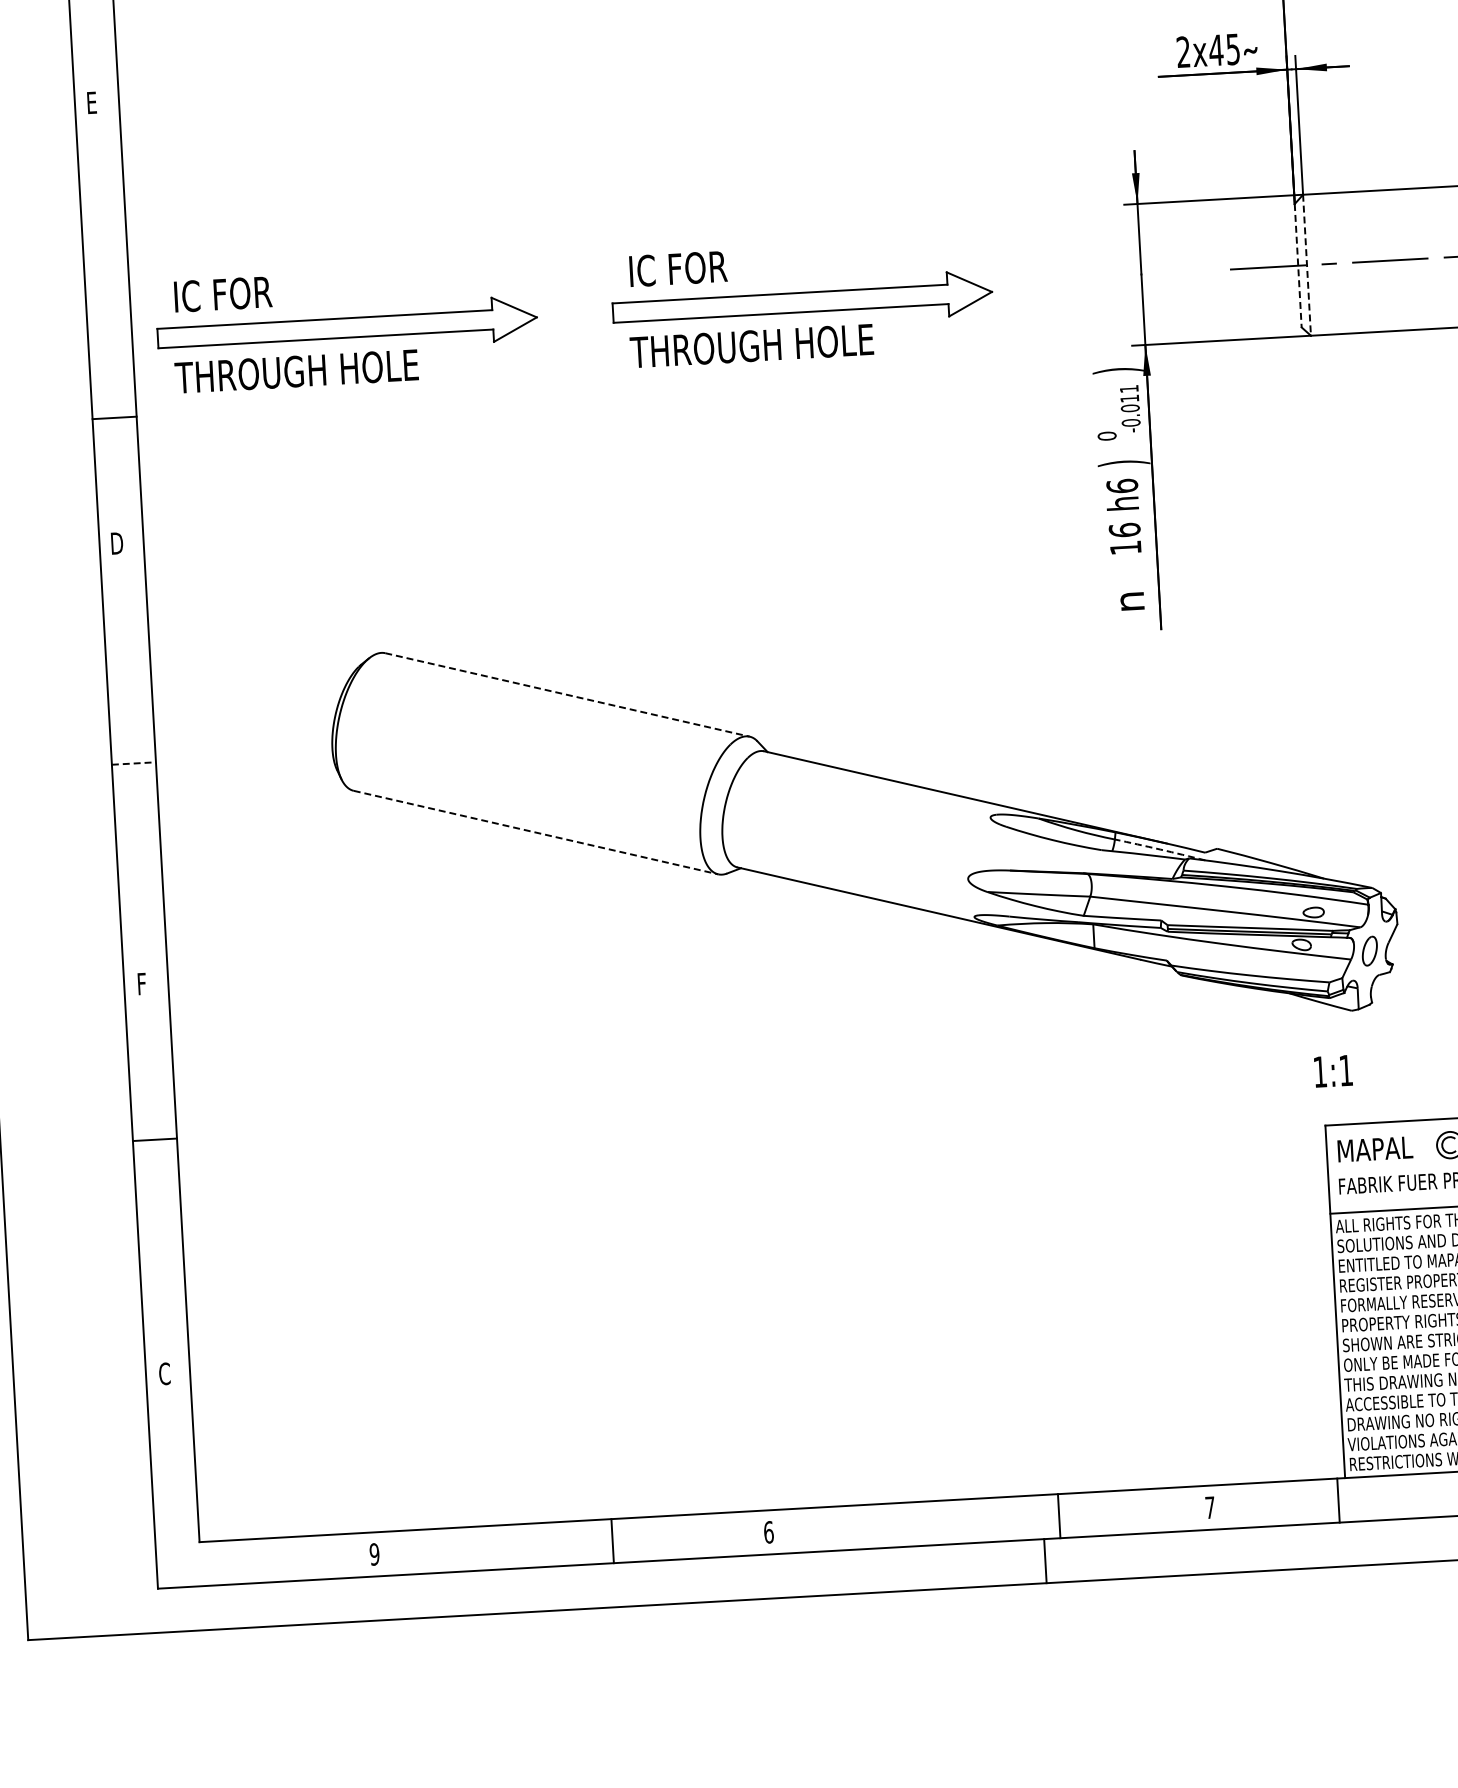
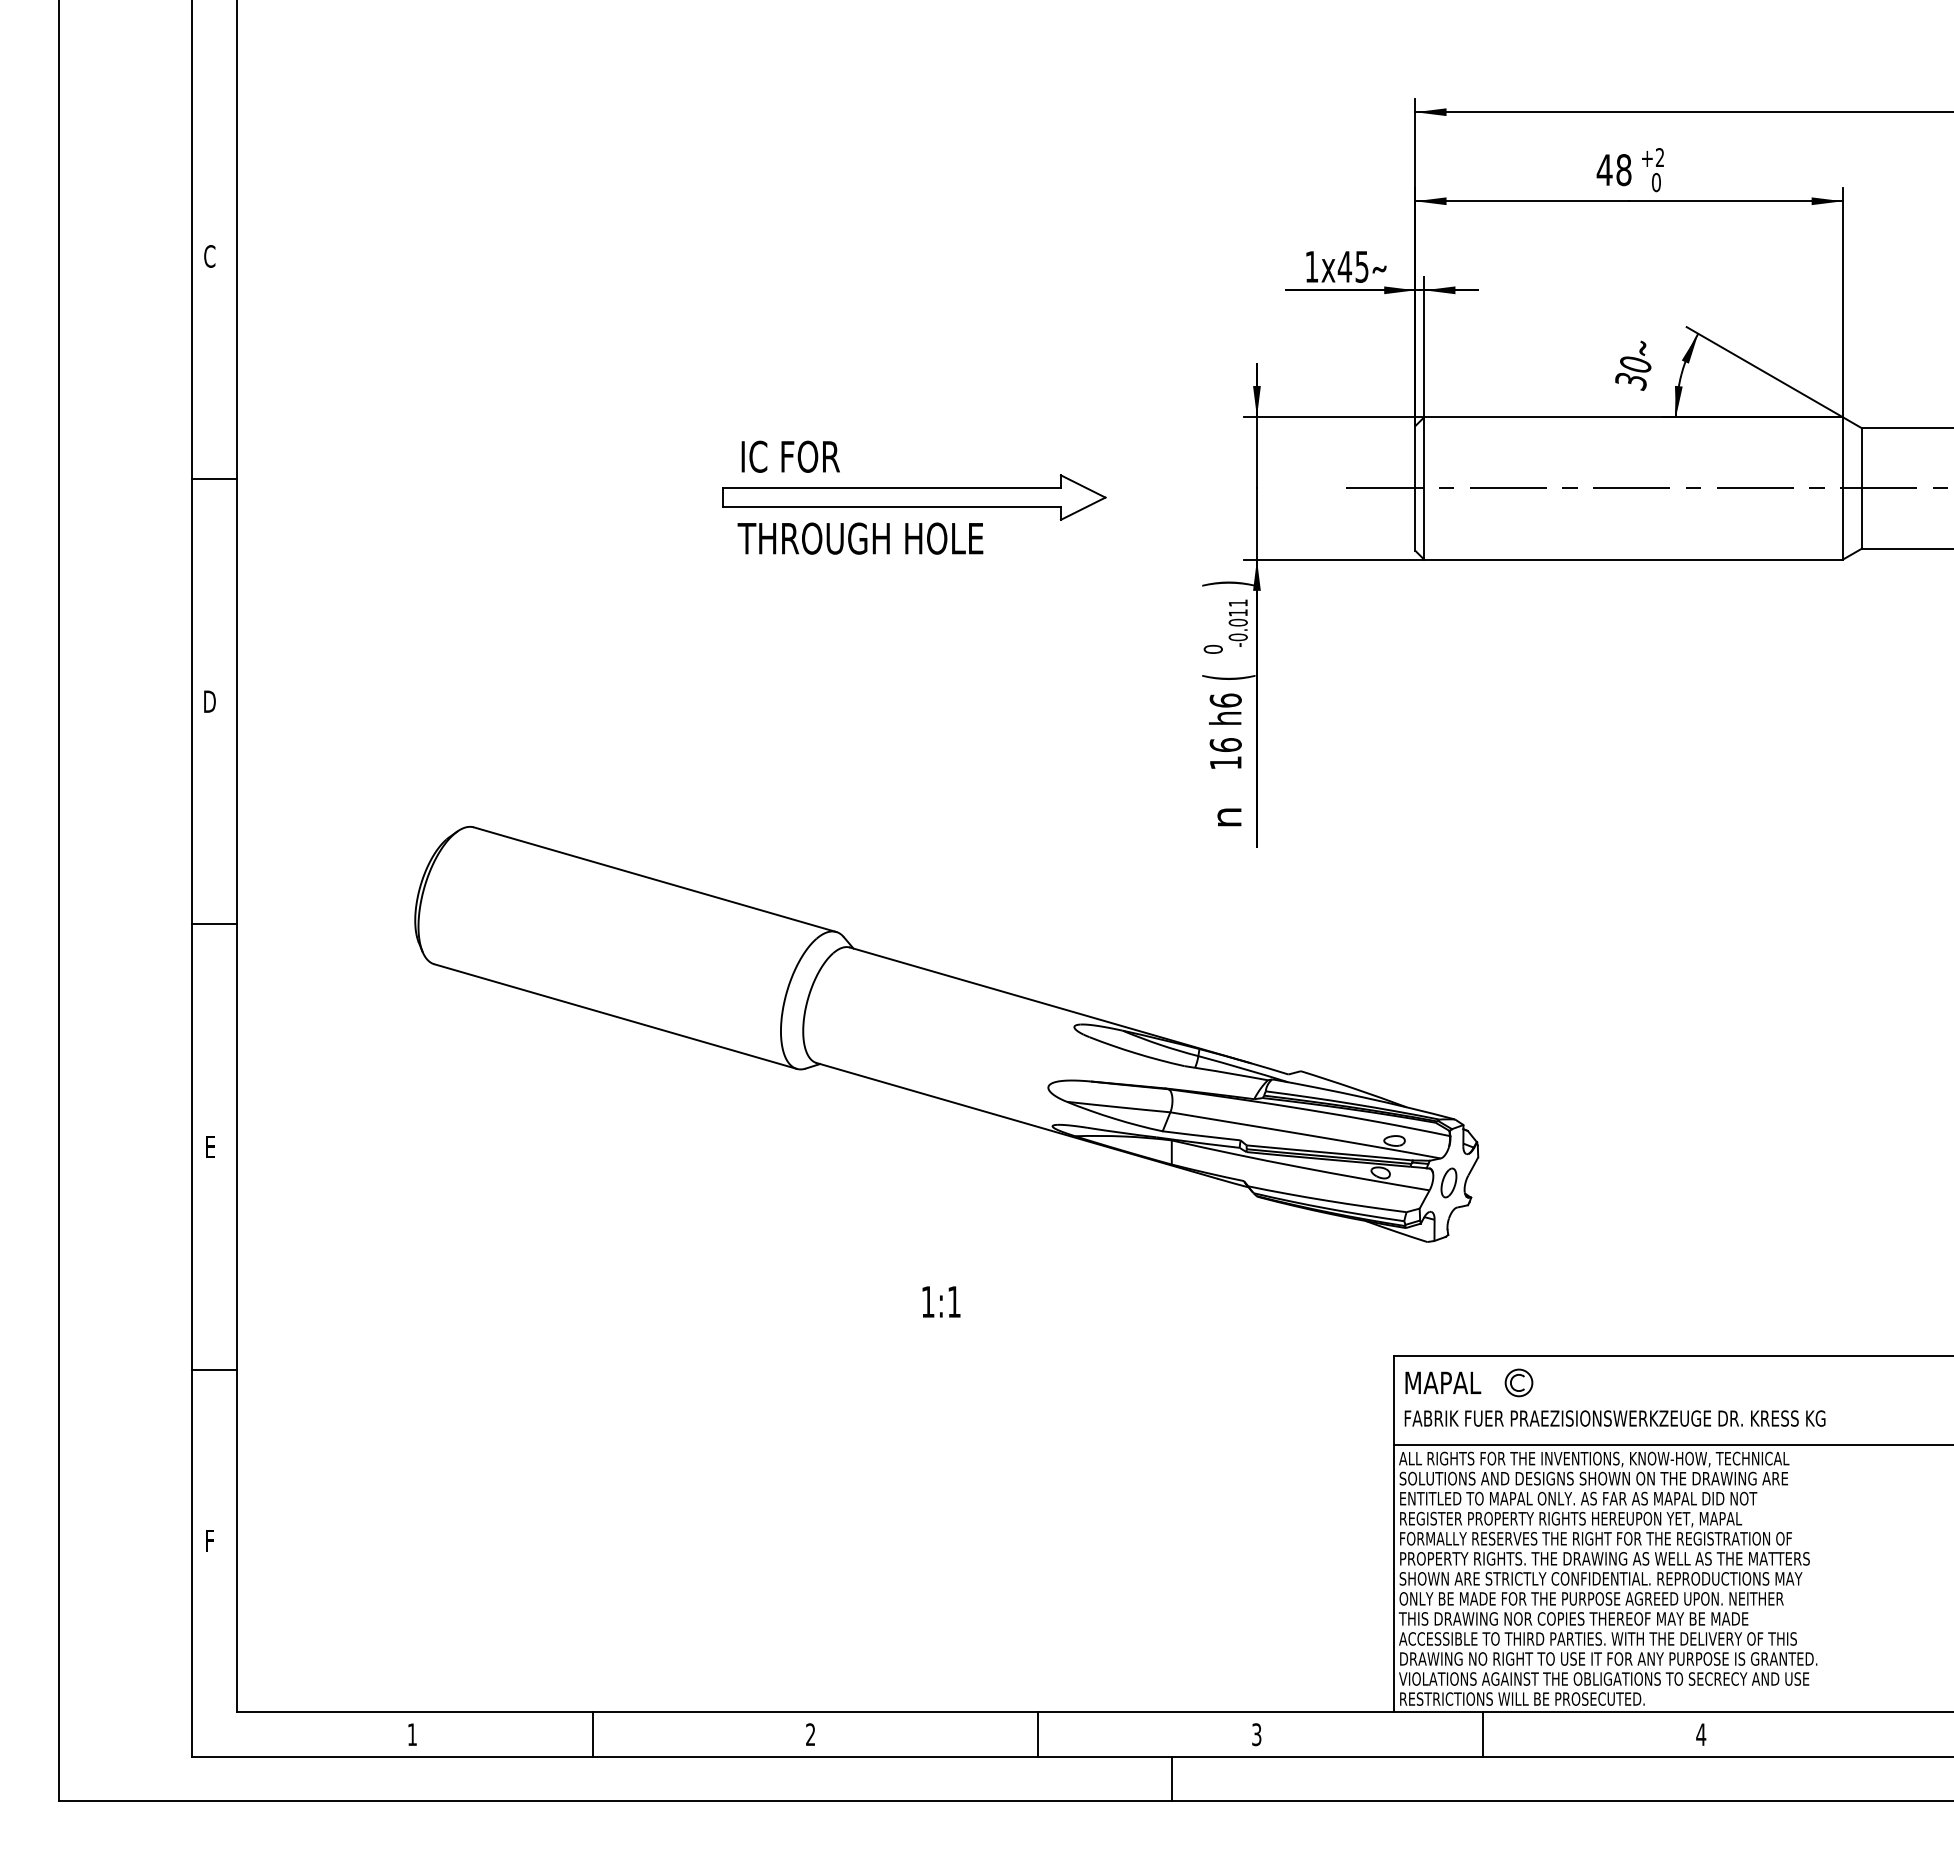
text: (1183, 51) -> (1311, 266), 2x45 -> 1x45
text: (92, 102) -> (209, 256), E -> C
line: (1298, 265) -> (1415, 488), dashed -> solid
line: (1307, 265) -> (1424, 488), dashed -> solid
part: (347, 327) -> (454, 497), removed
line: (114, 418) -> (214, 479), moved
text: (1123, 463) -> (1228, 677), ) -> (
line: (567, 694) -> (655, 879), dashed -> solid
line: (133, 763) -> (214, 924), dashed -> solid
line: (535, 832) -> (615, 1016), dashed -> solid
arc: (1160, 849) -> (1243, 1068), dashed -> solid
text: (143, 983) -> (211, 1146), F -> E
text: (1333, 1070) -> (941, 1301), moved
line: (155, 1139) -> (214, 1369), moved
text: (164, 1373) -> (210, 1540), C -> F
line: (1338, 1500) -> (1483, 1734), moved
text: (1209, 1507) -> (1256, 1734), 7 -> 3
line: (1059, 1515) -> (1038, 1734), moved
text: (768, 1532) -> (810, 1734), 6 -> 2
line: (612, 1540) -> (592, 1734), moved
text: (374, 1554) -> (412, 1734), 9 -> 1
line: (1045, 1560) -> (1171, 1778), moved

